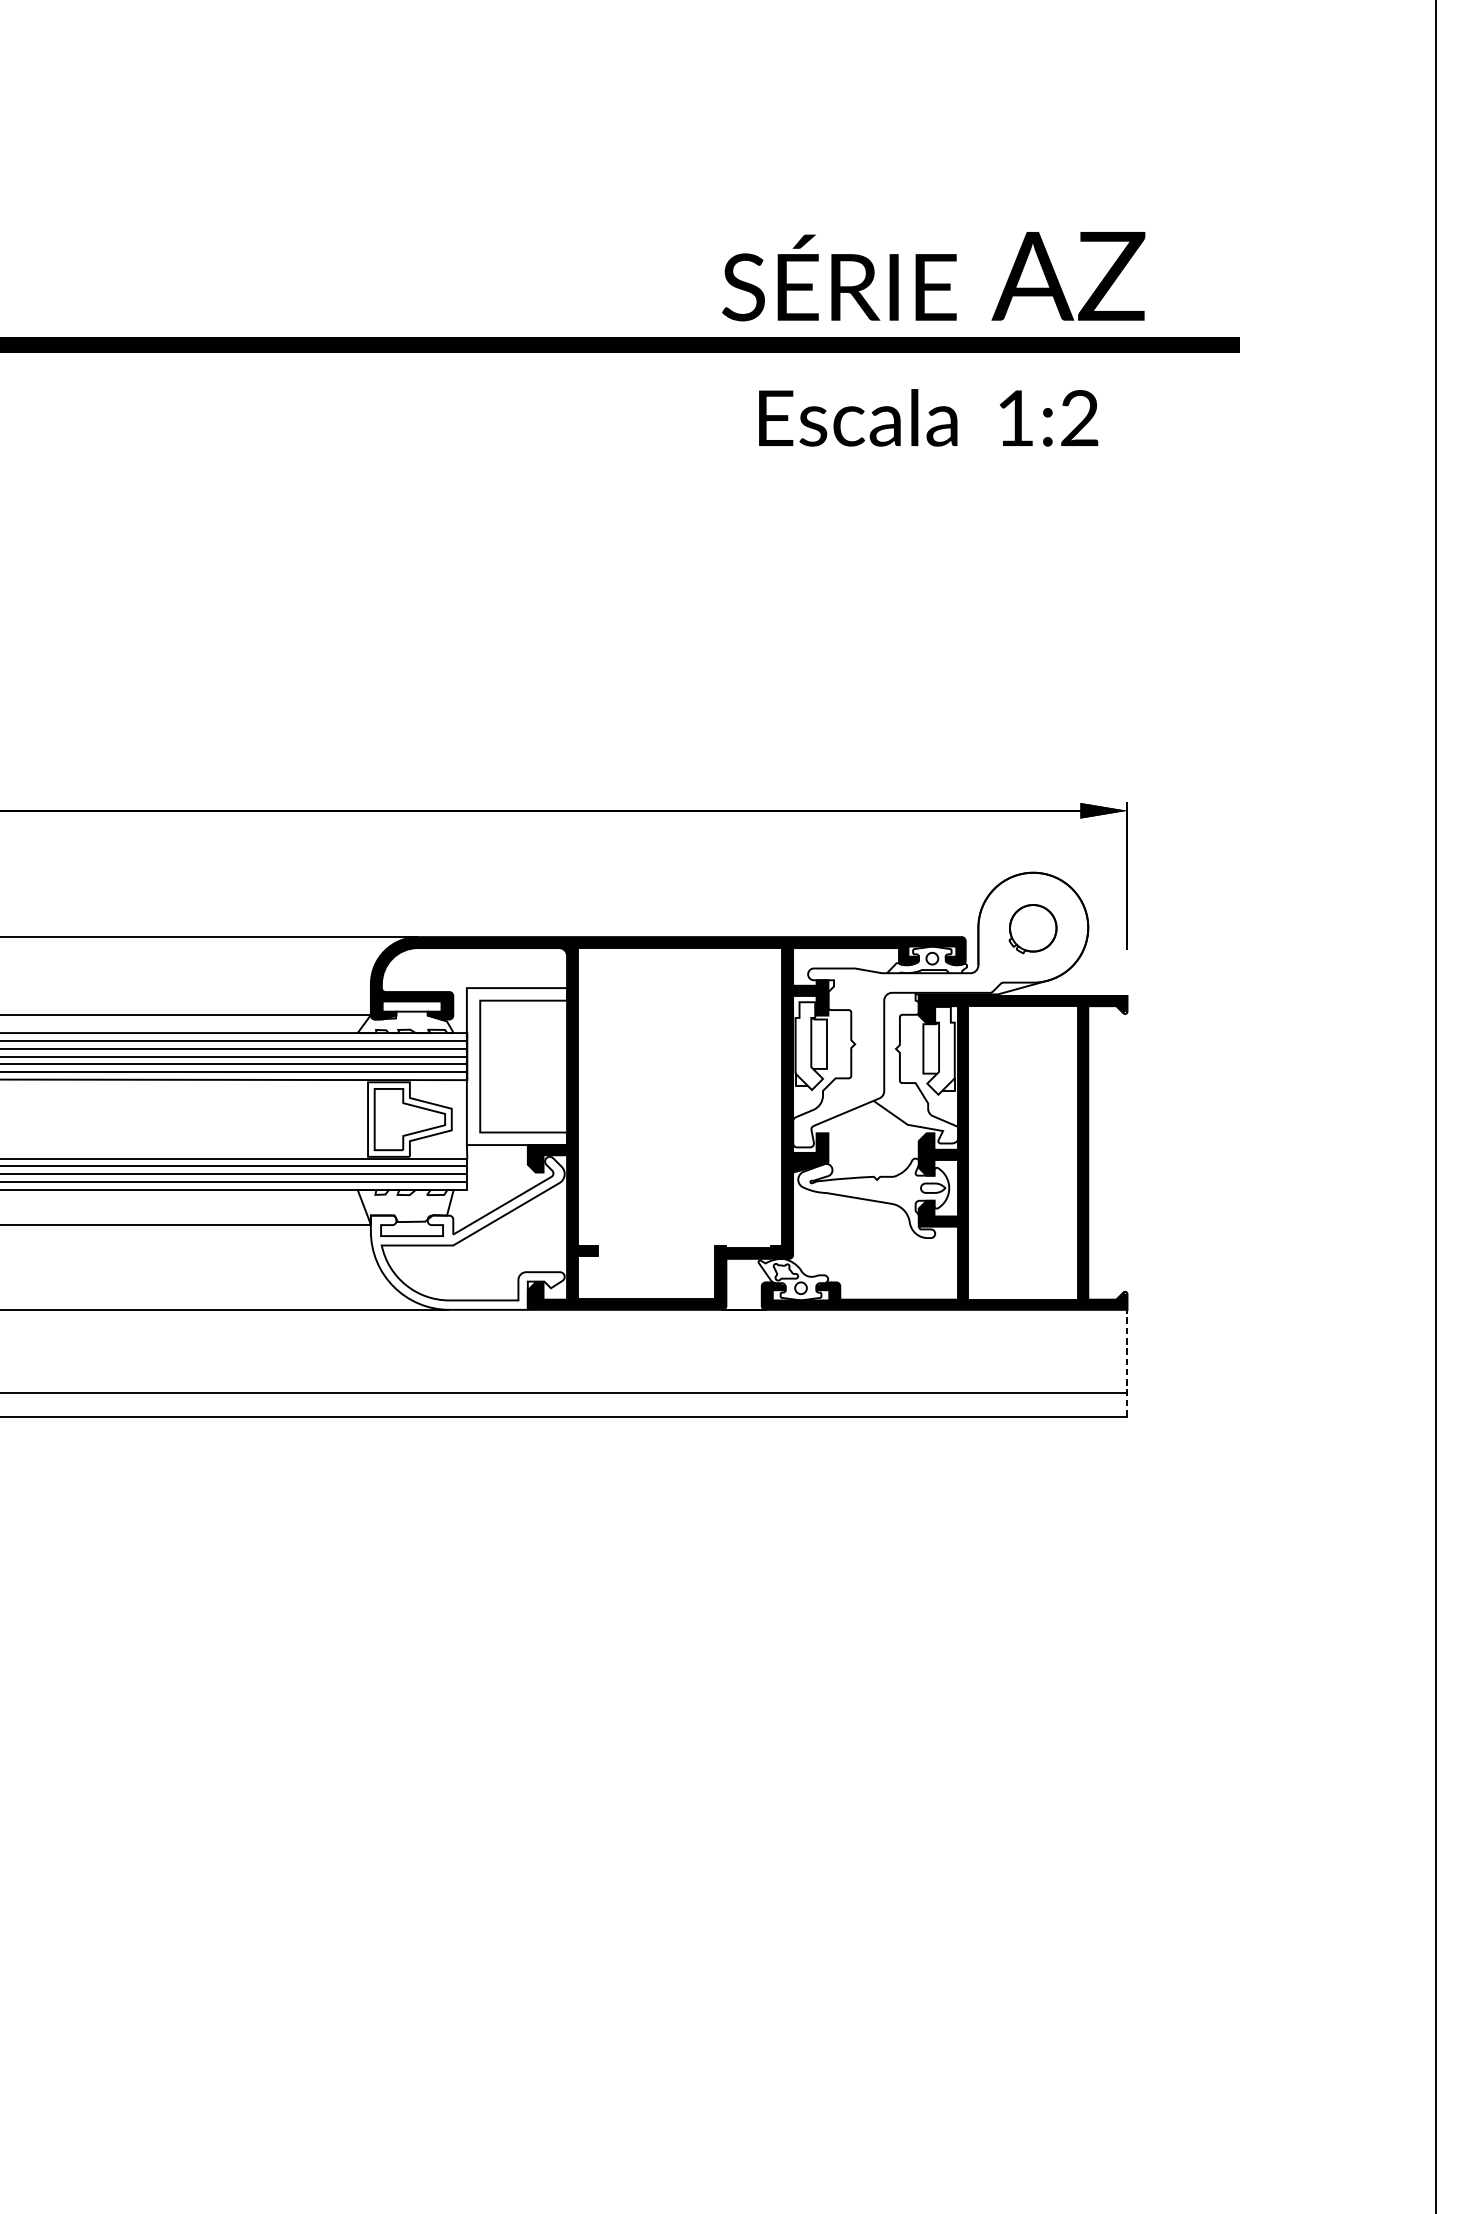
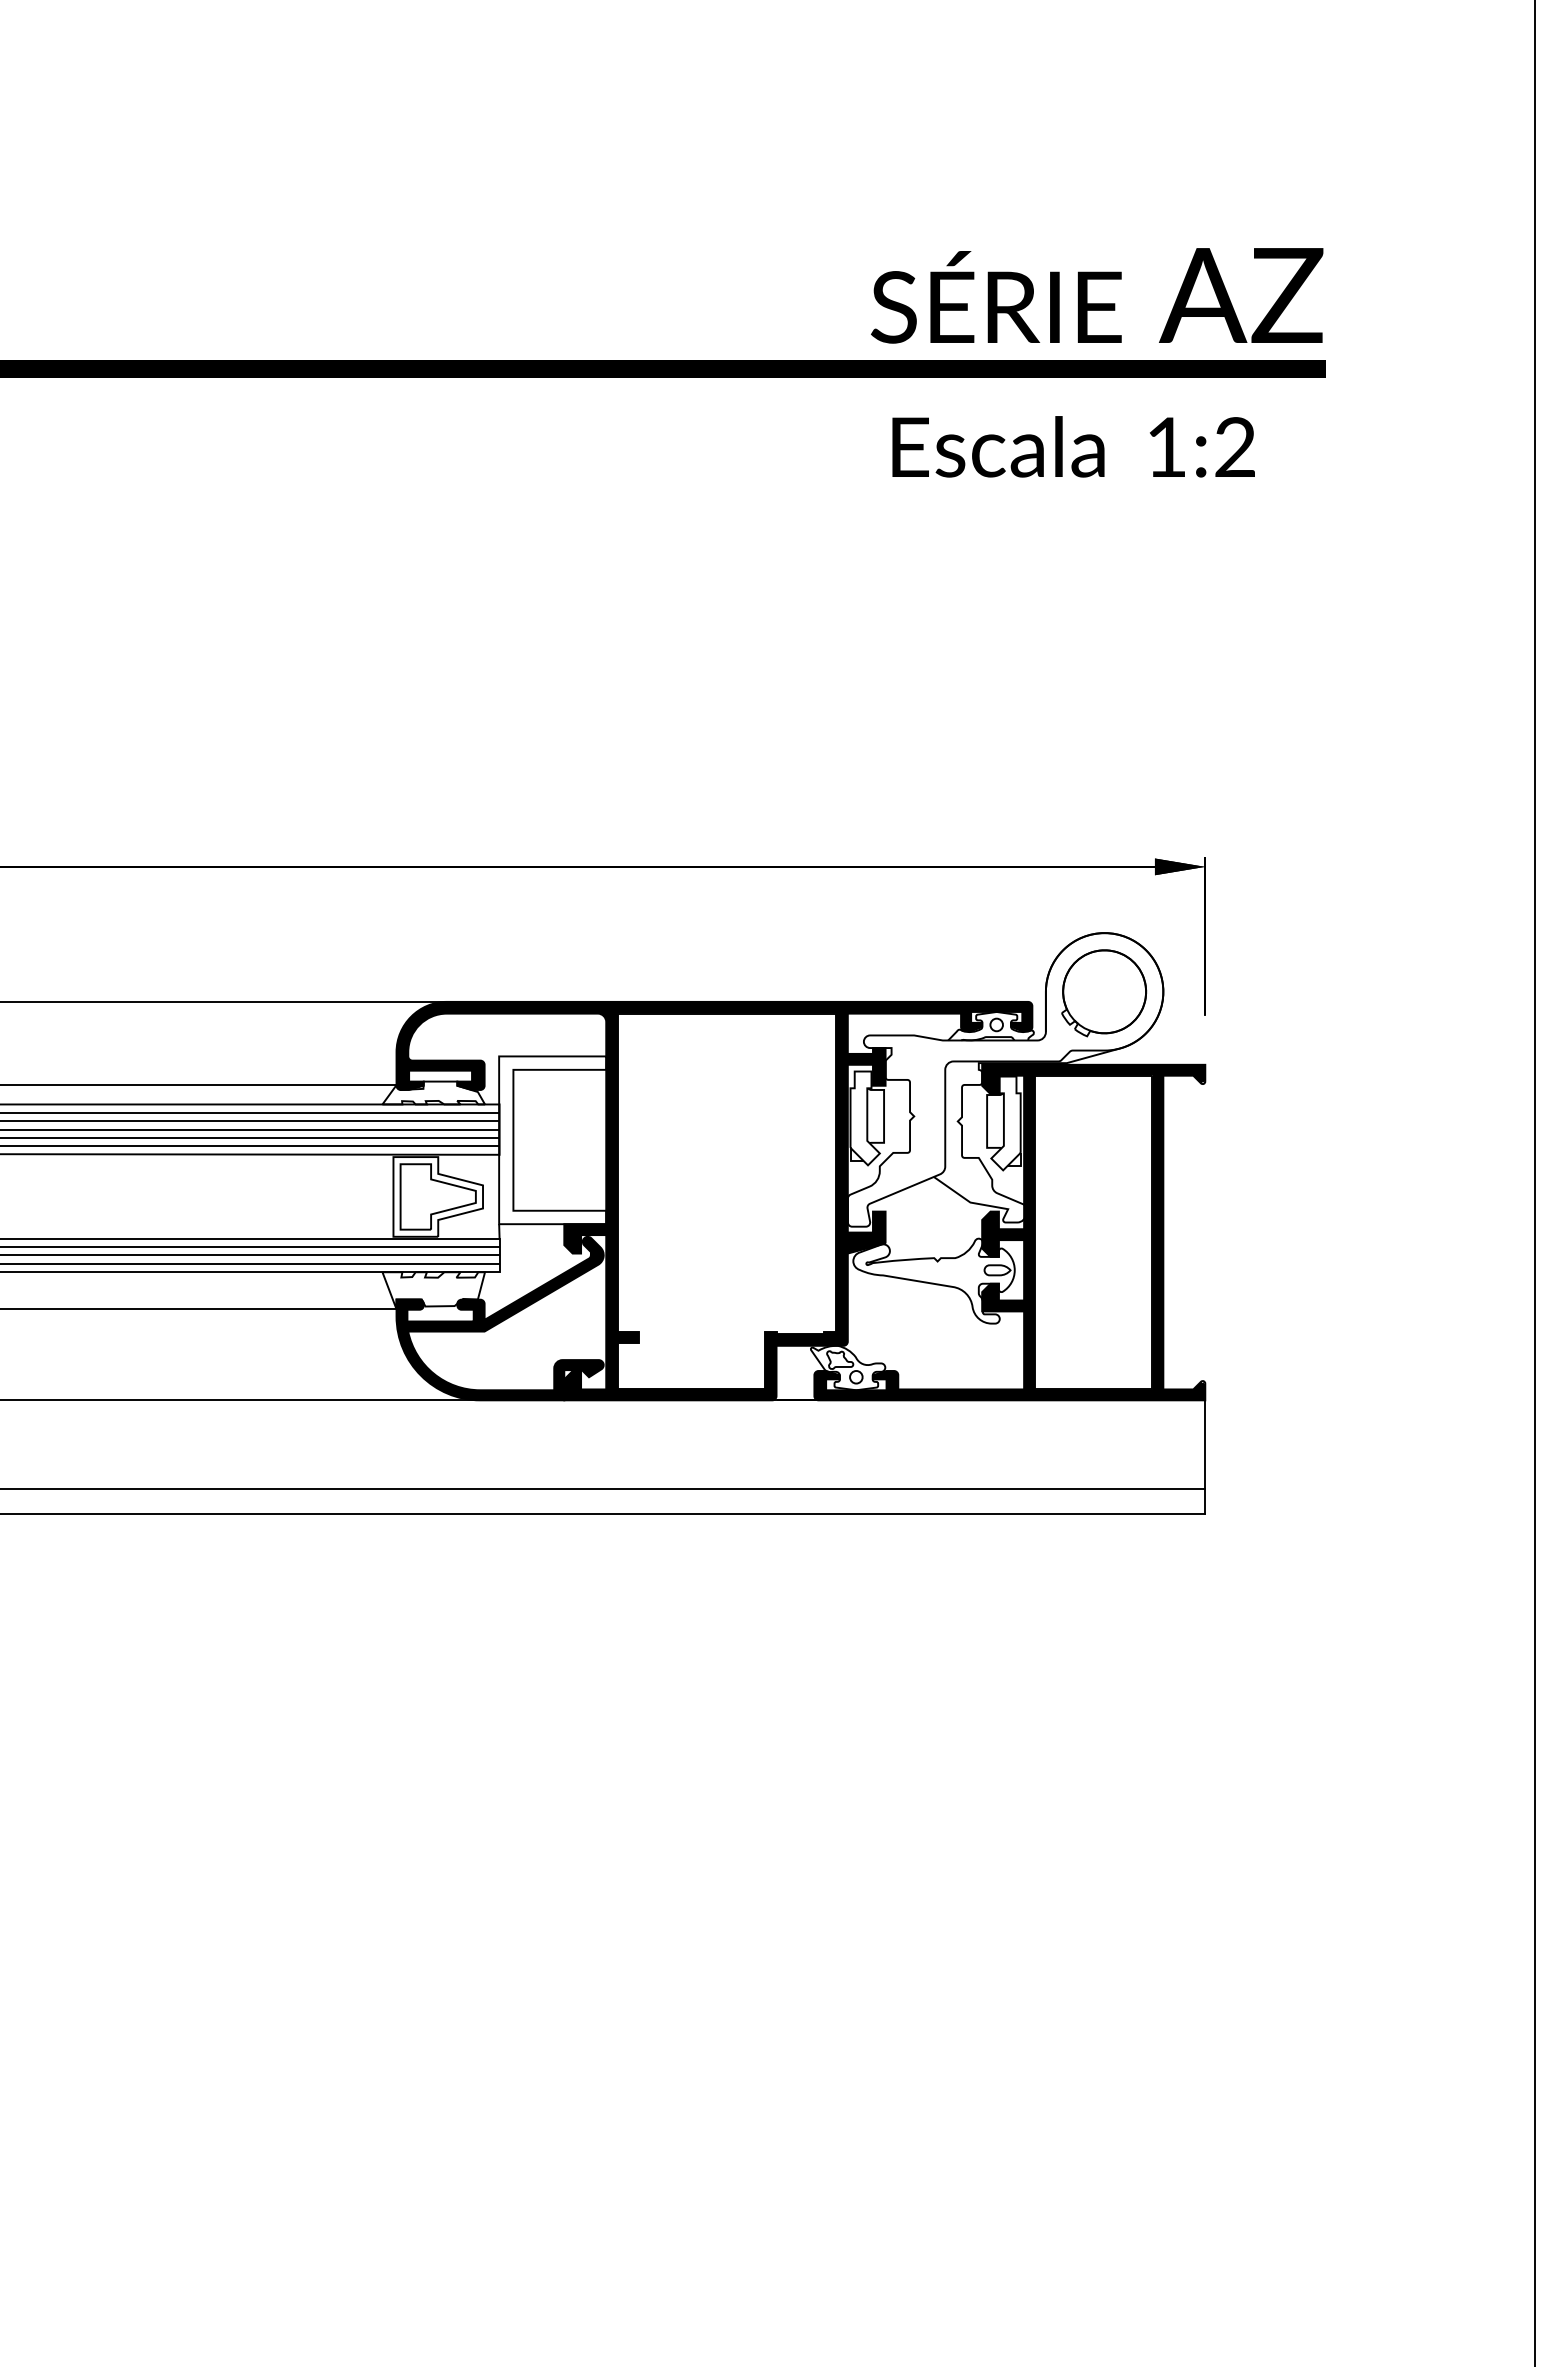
text: (934, 276) -> (1097, 295), moved
text: (928, 417) -> (1073, 446), moved
part: (1033, 929) -> (1104, 993), size x1.67
fill: (467, 1233) -> (499, 1318), added
line: (1127, 1362) -> (1205, 1456), dashed -> solid

